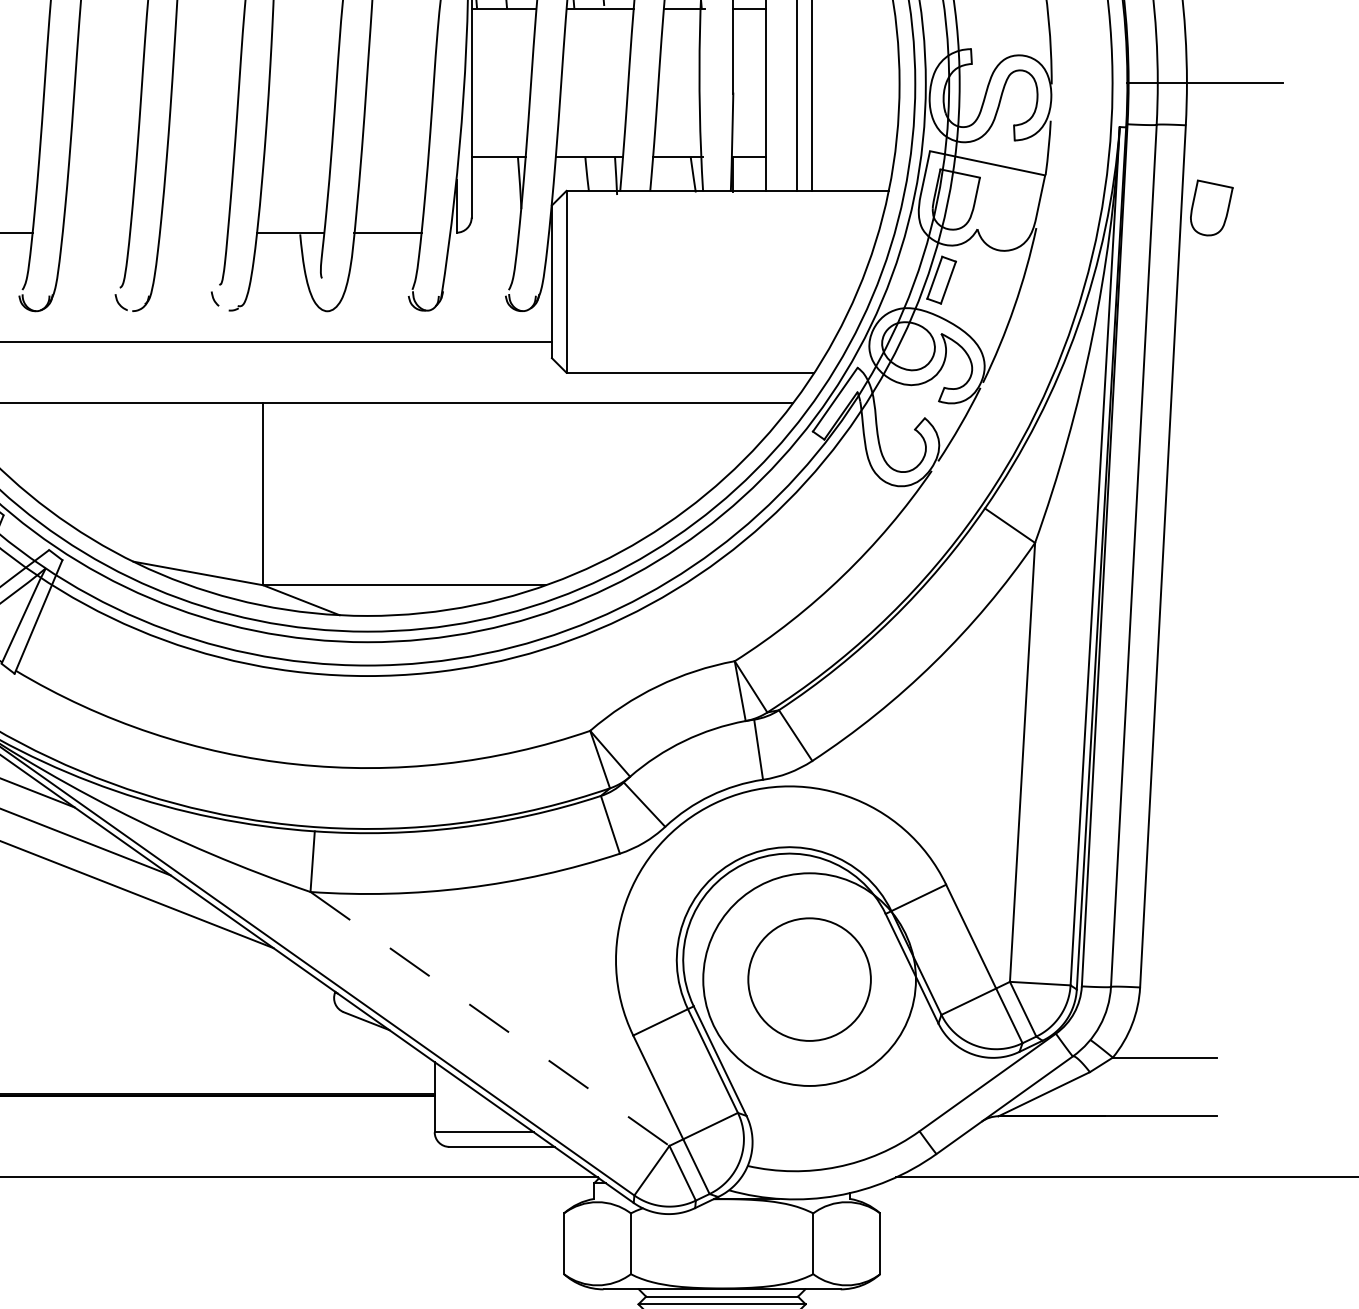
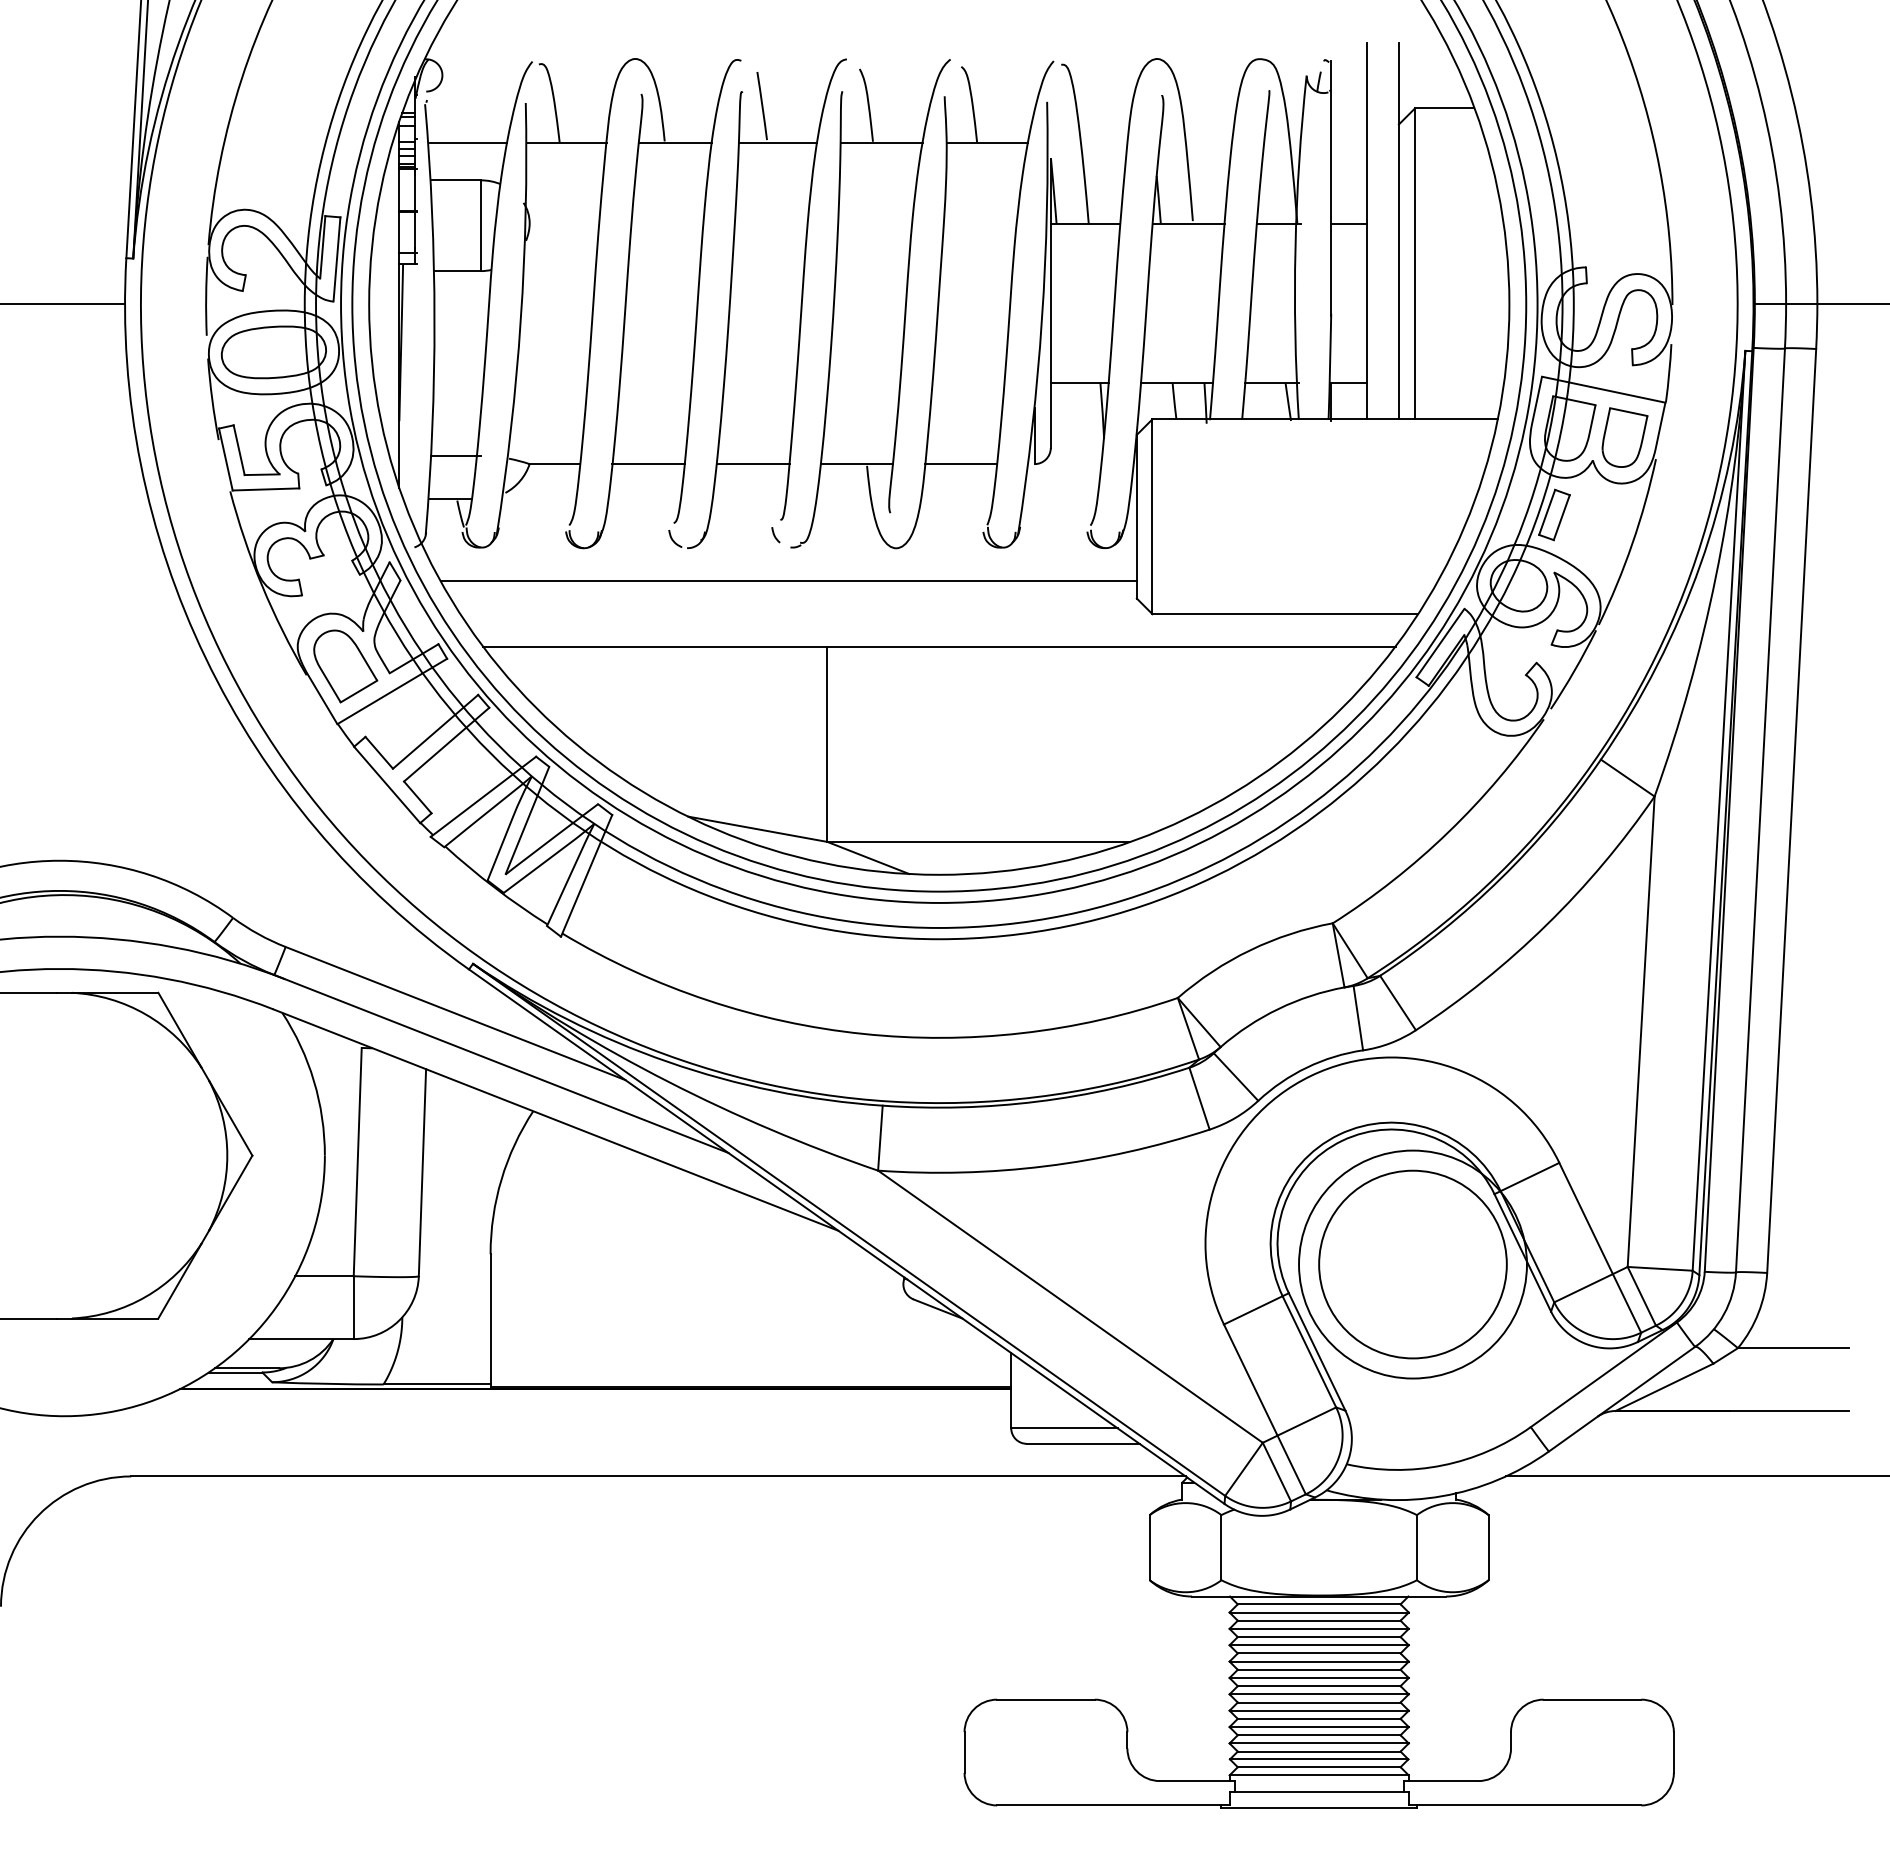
part: (1211, 207) -> (1624, 437), moved
line: (96, 233) -> (648, 464), added
line: (193, 233) -> (752, 464), added
circle: (809, 979) -> (1412, 1264), size x1.43
line: (490, 1018) -> (1070, 1306), dashed -> solid

